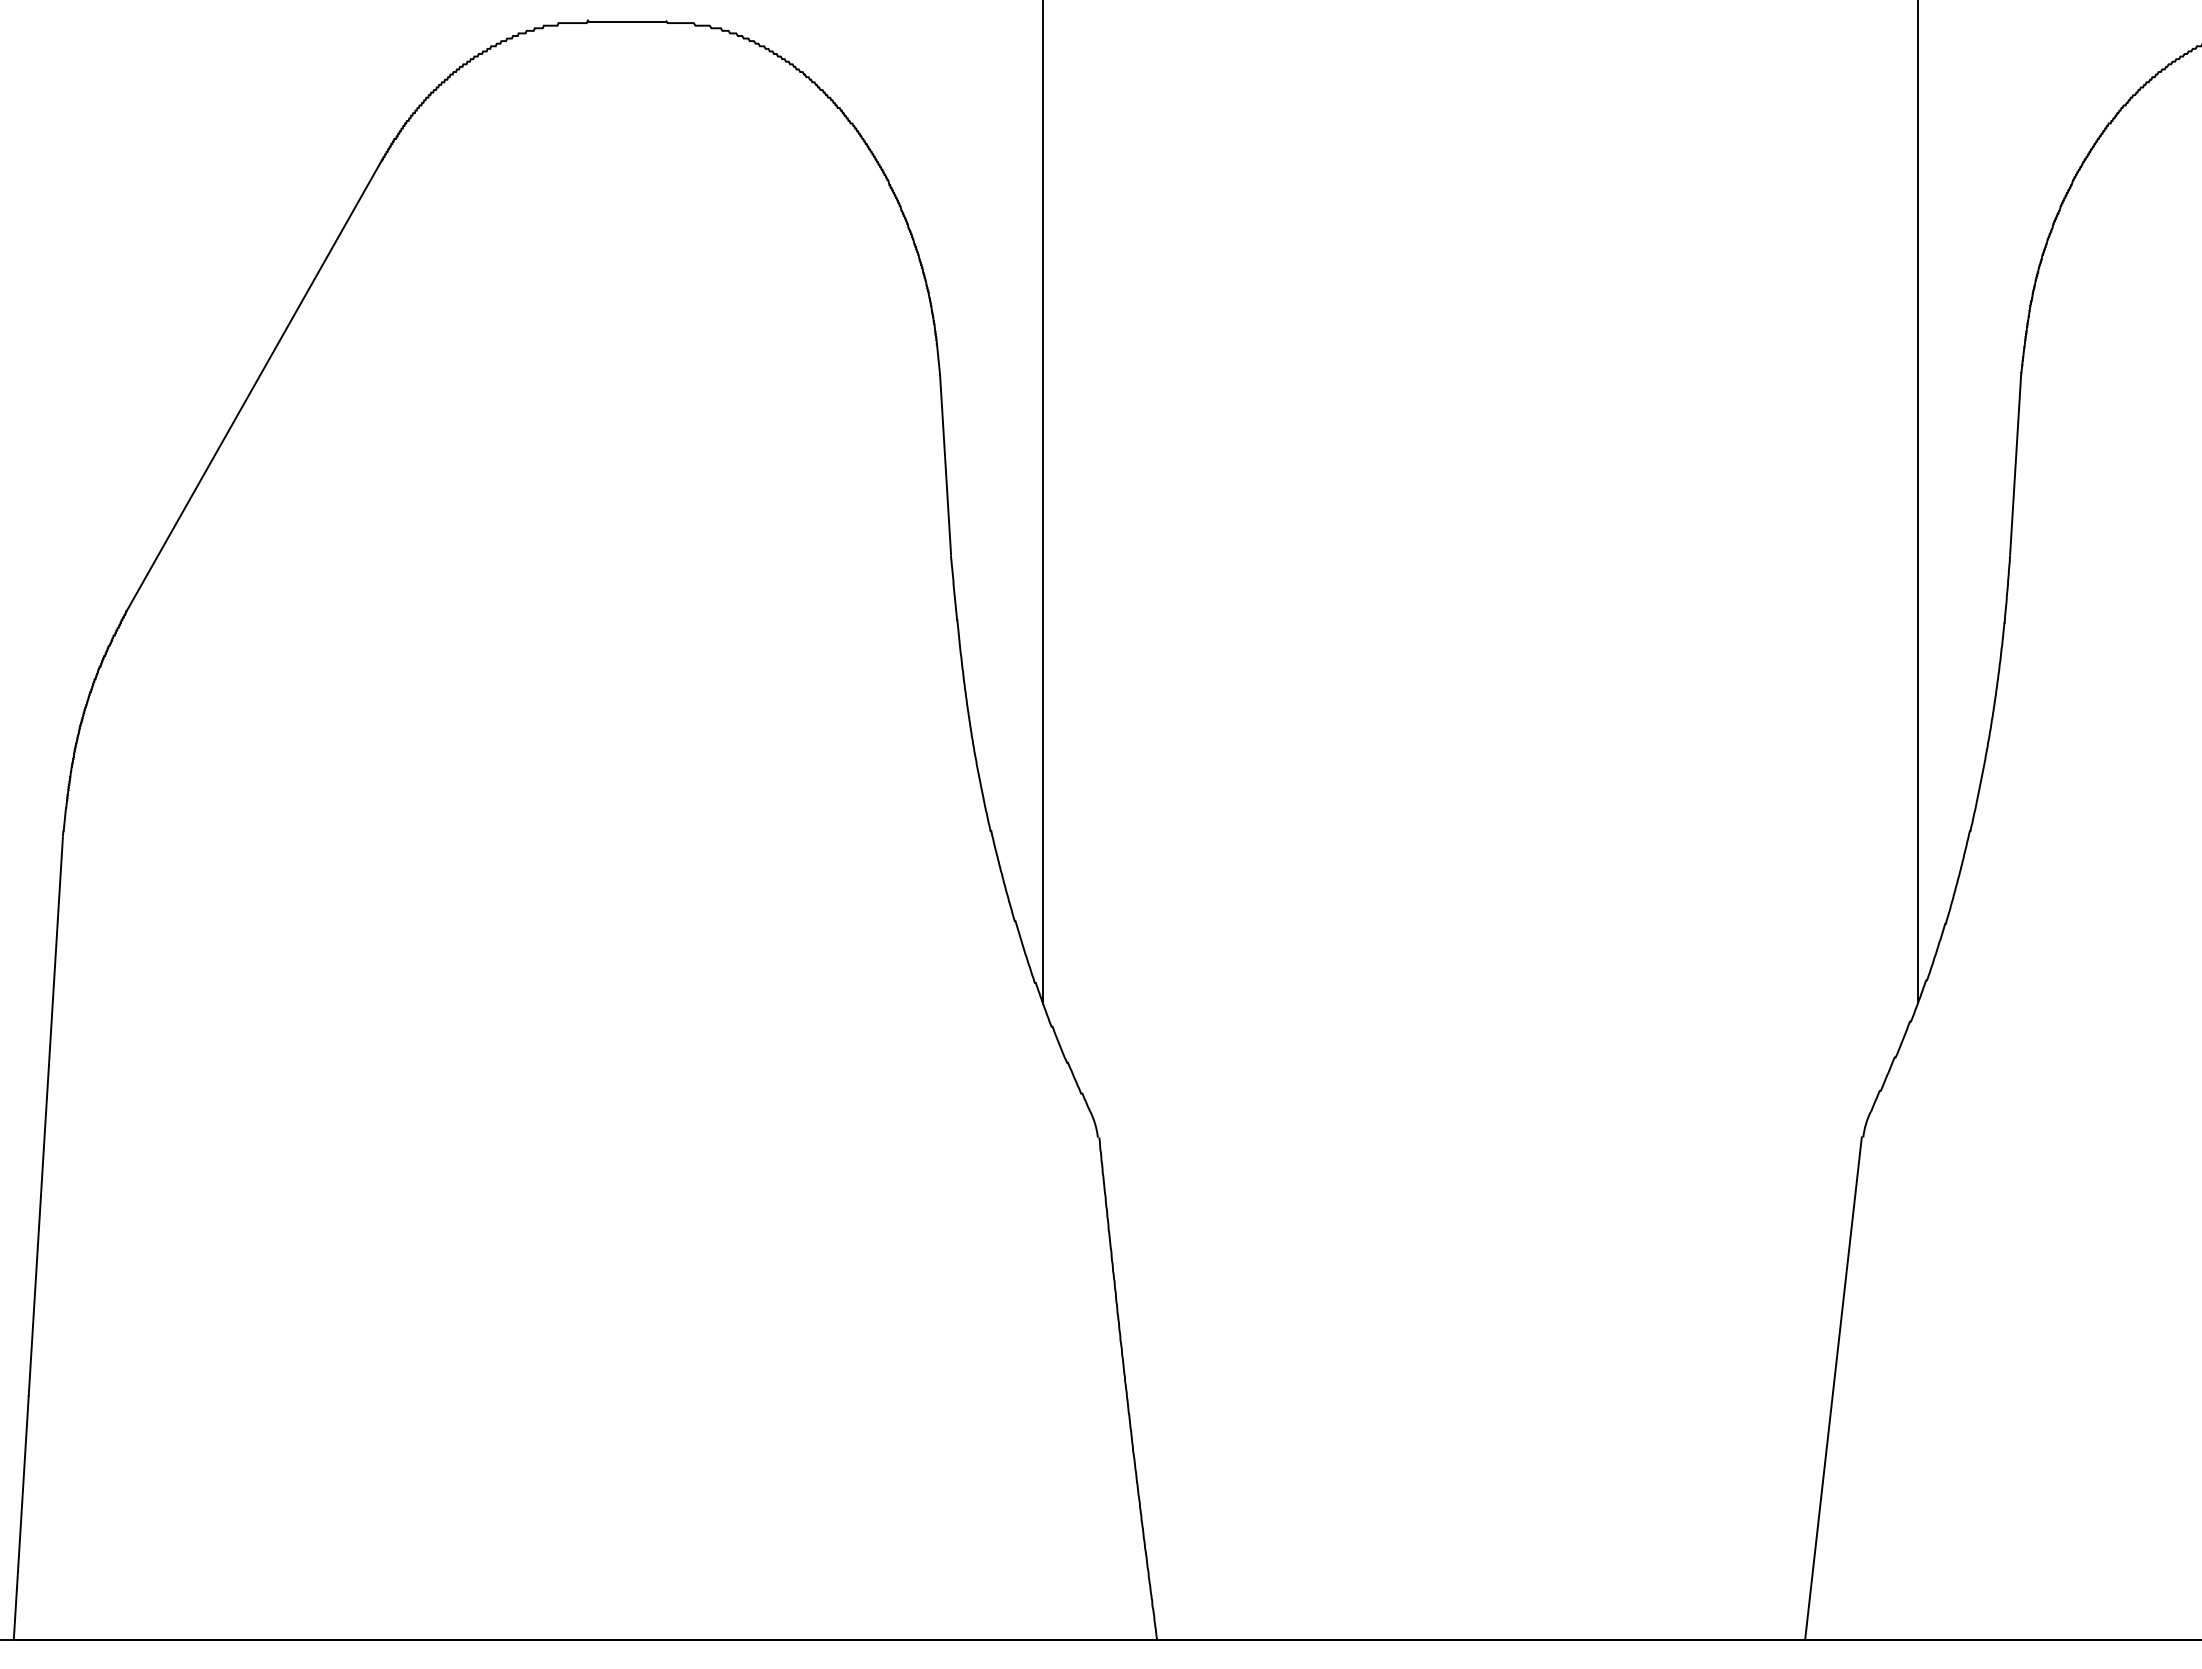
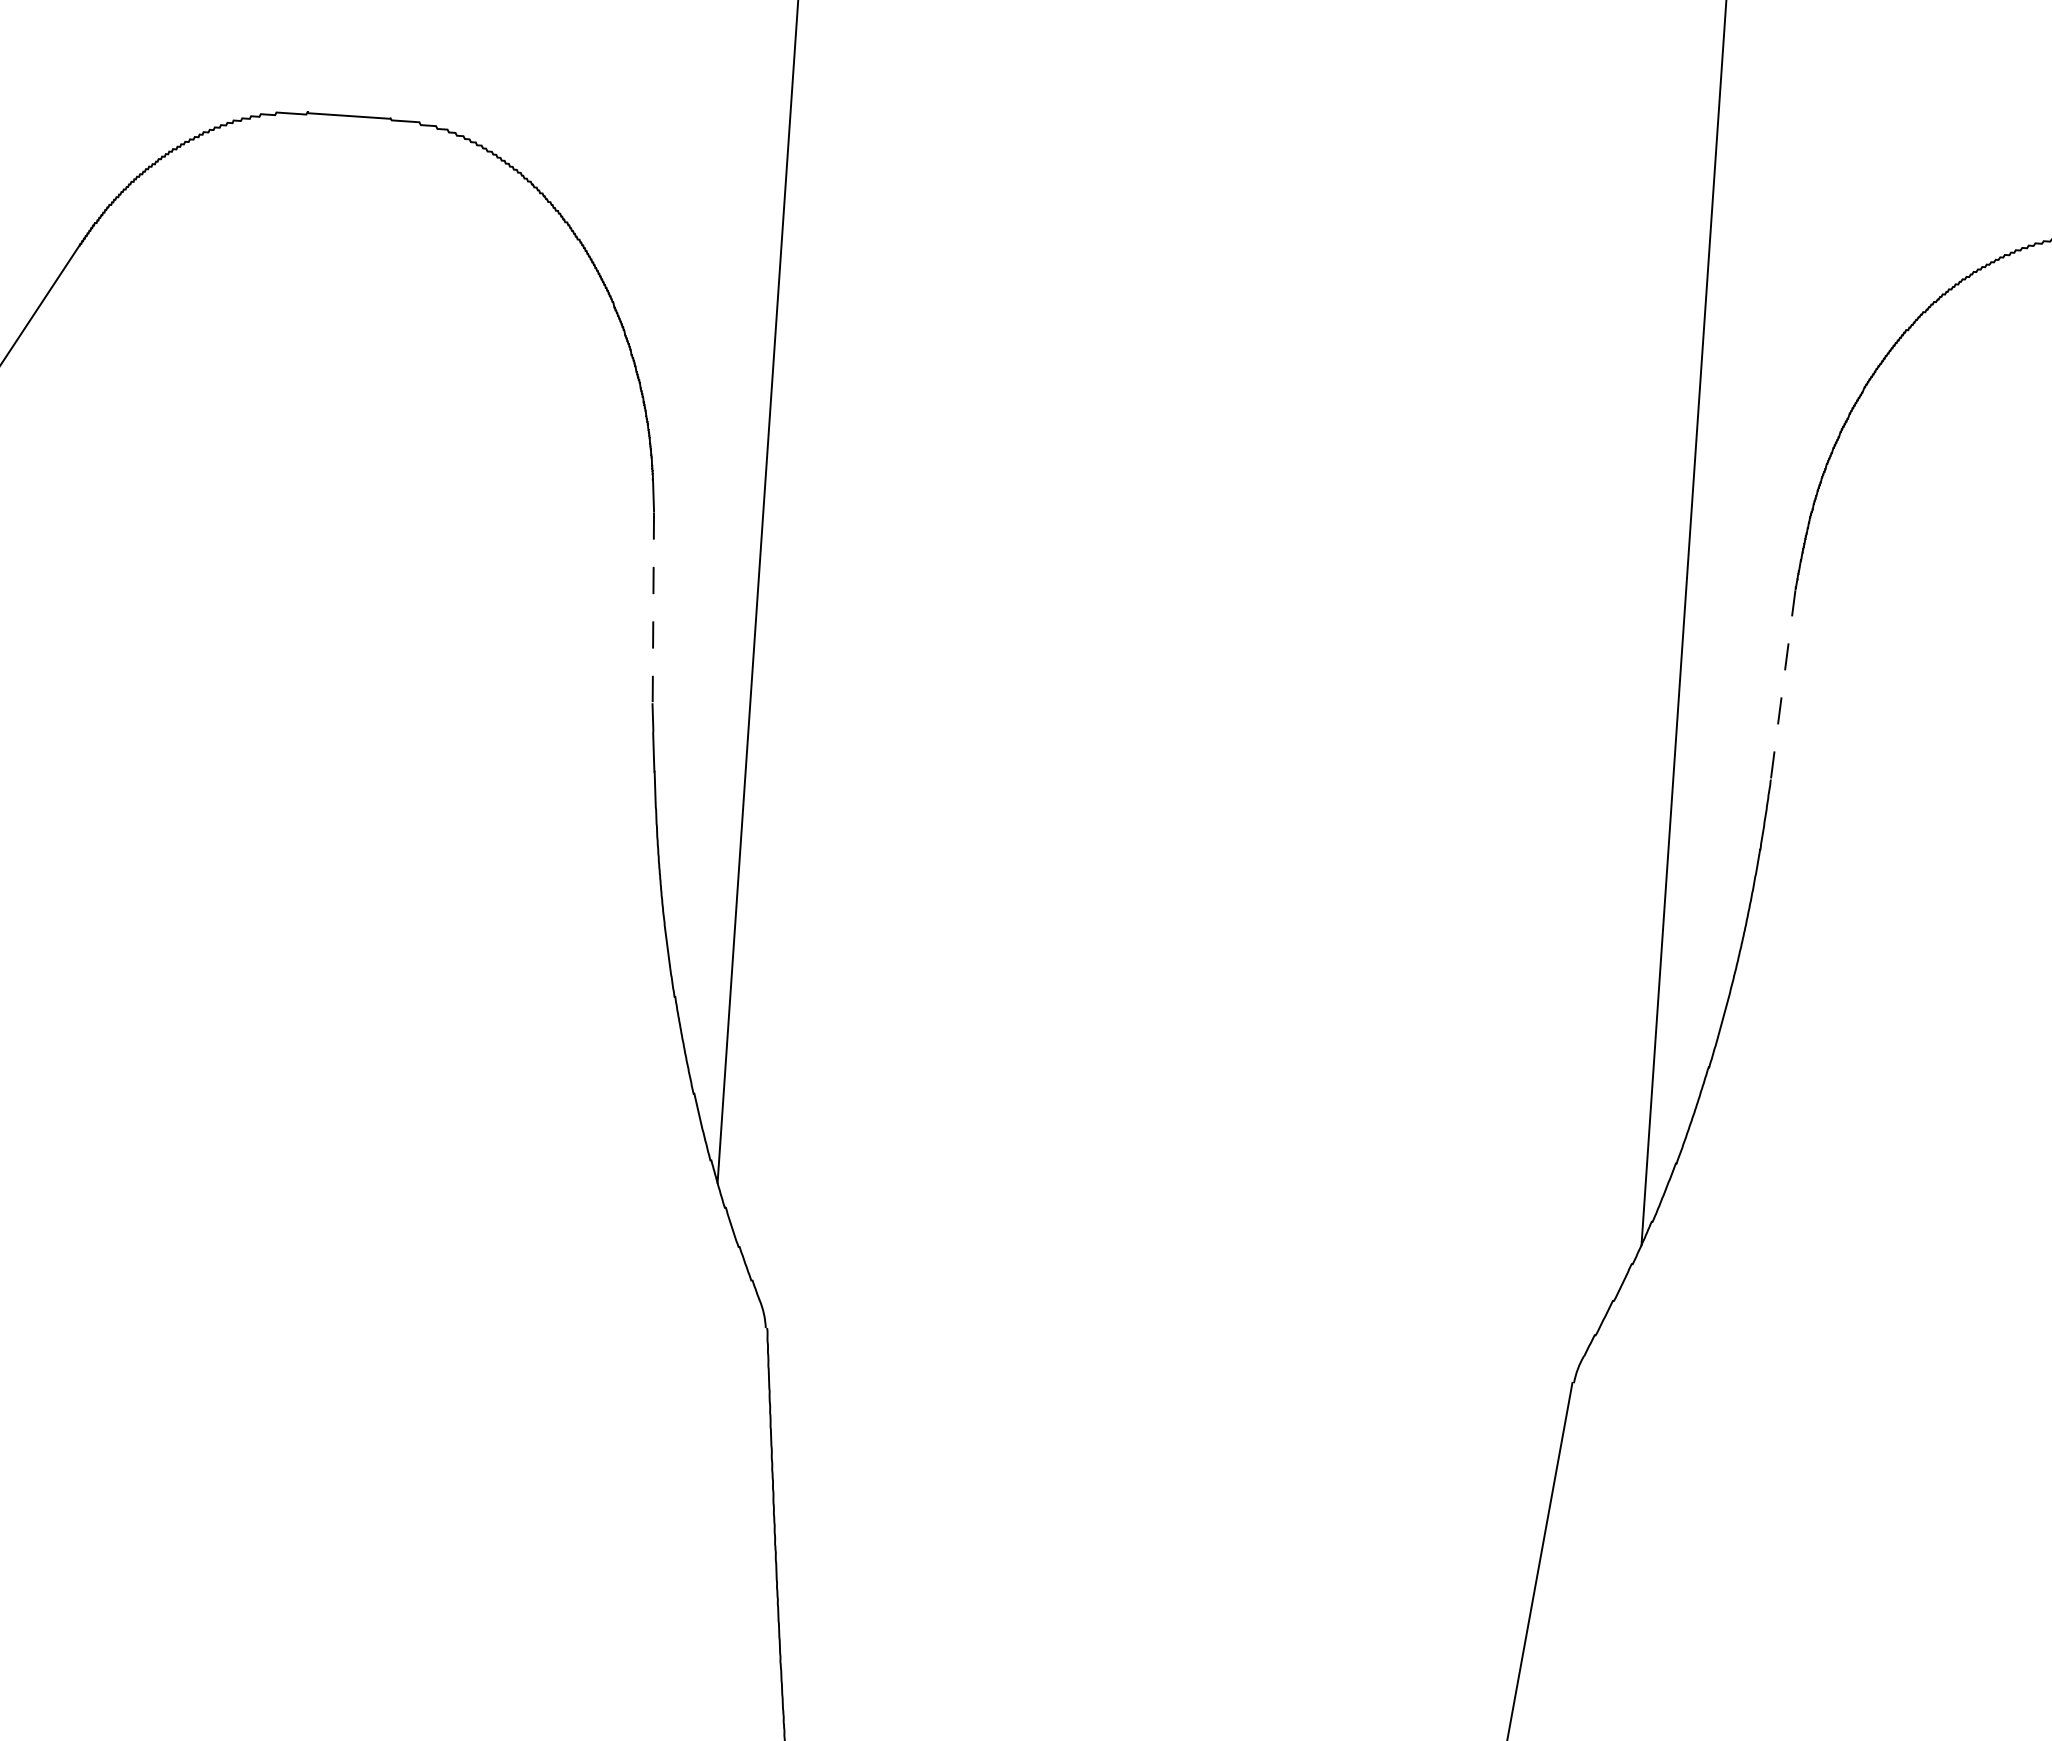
line: (945, 465) -> (653, 607), solid -> dashed
line: (2015, 465) -> (1783, 684), solid -> dashed

